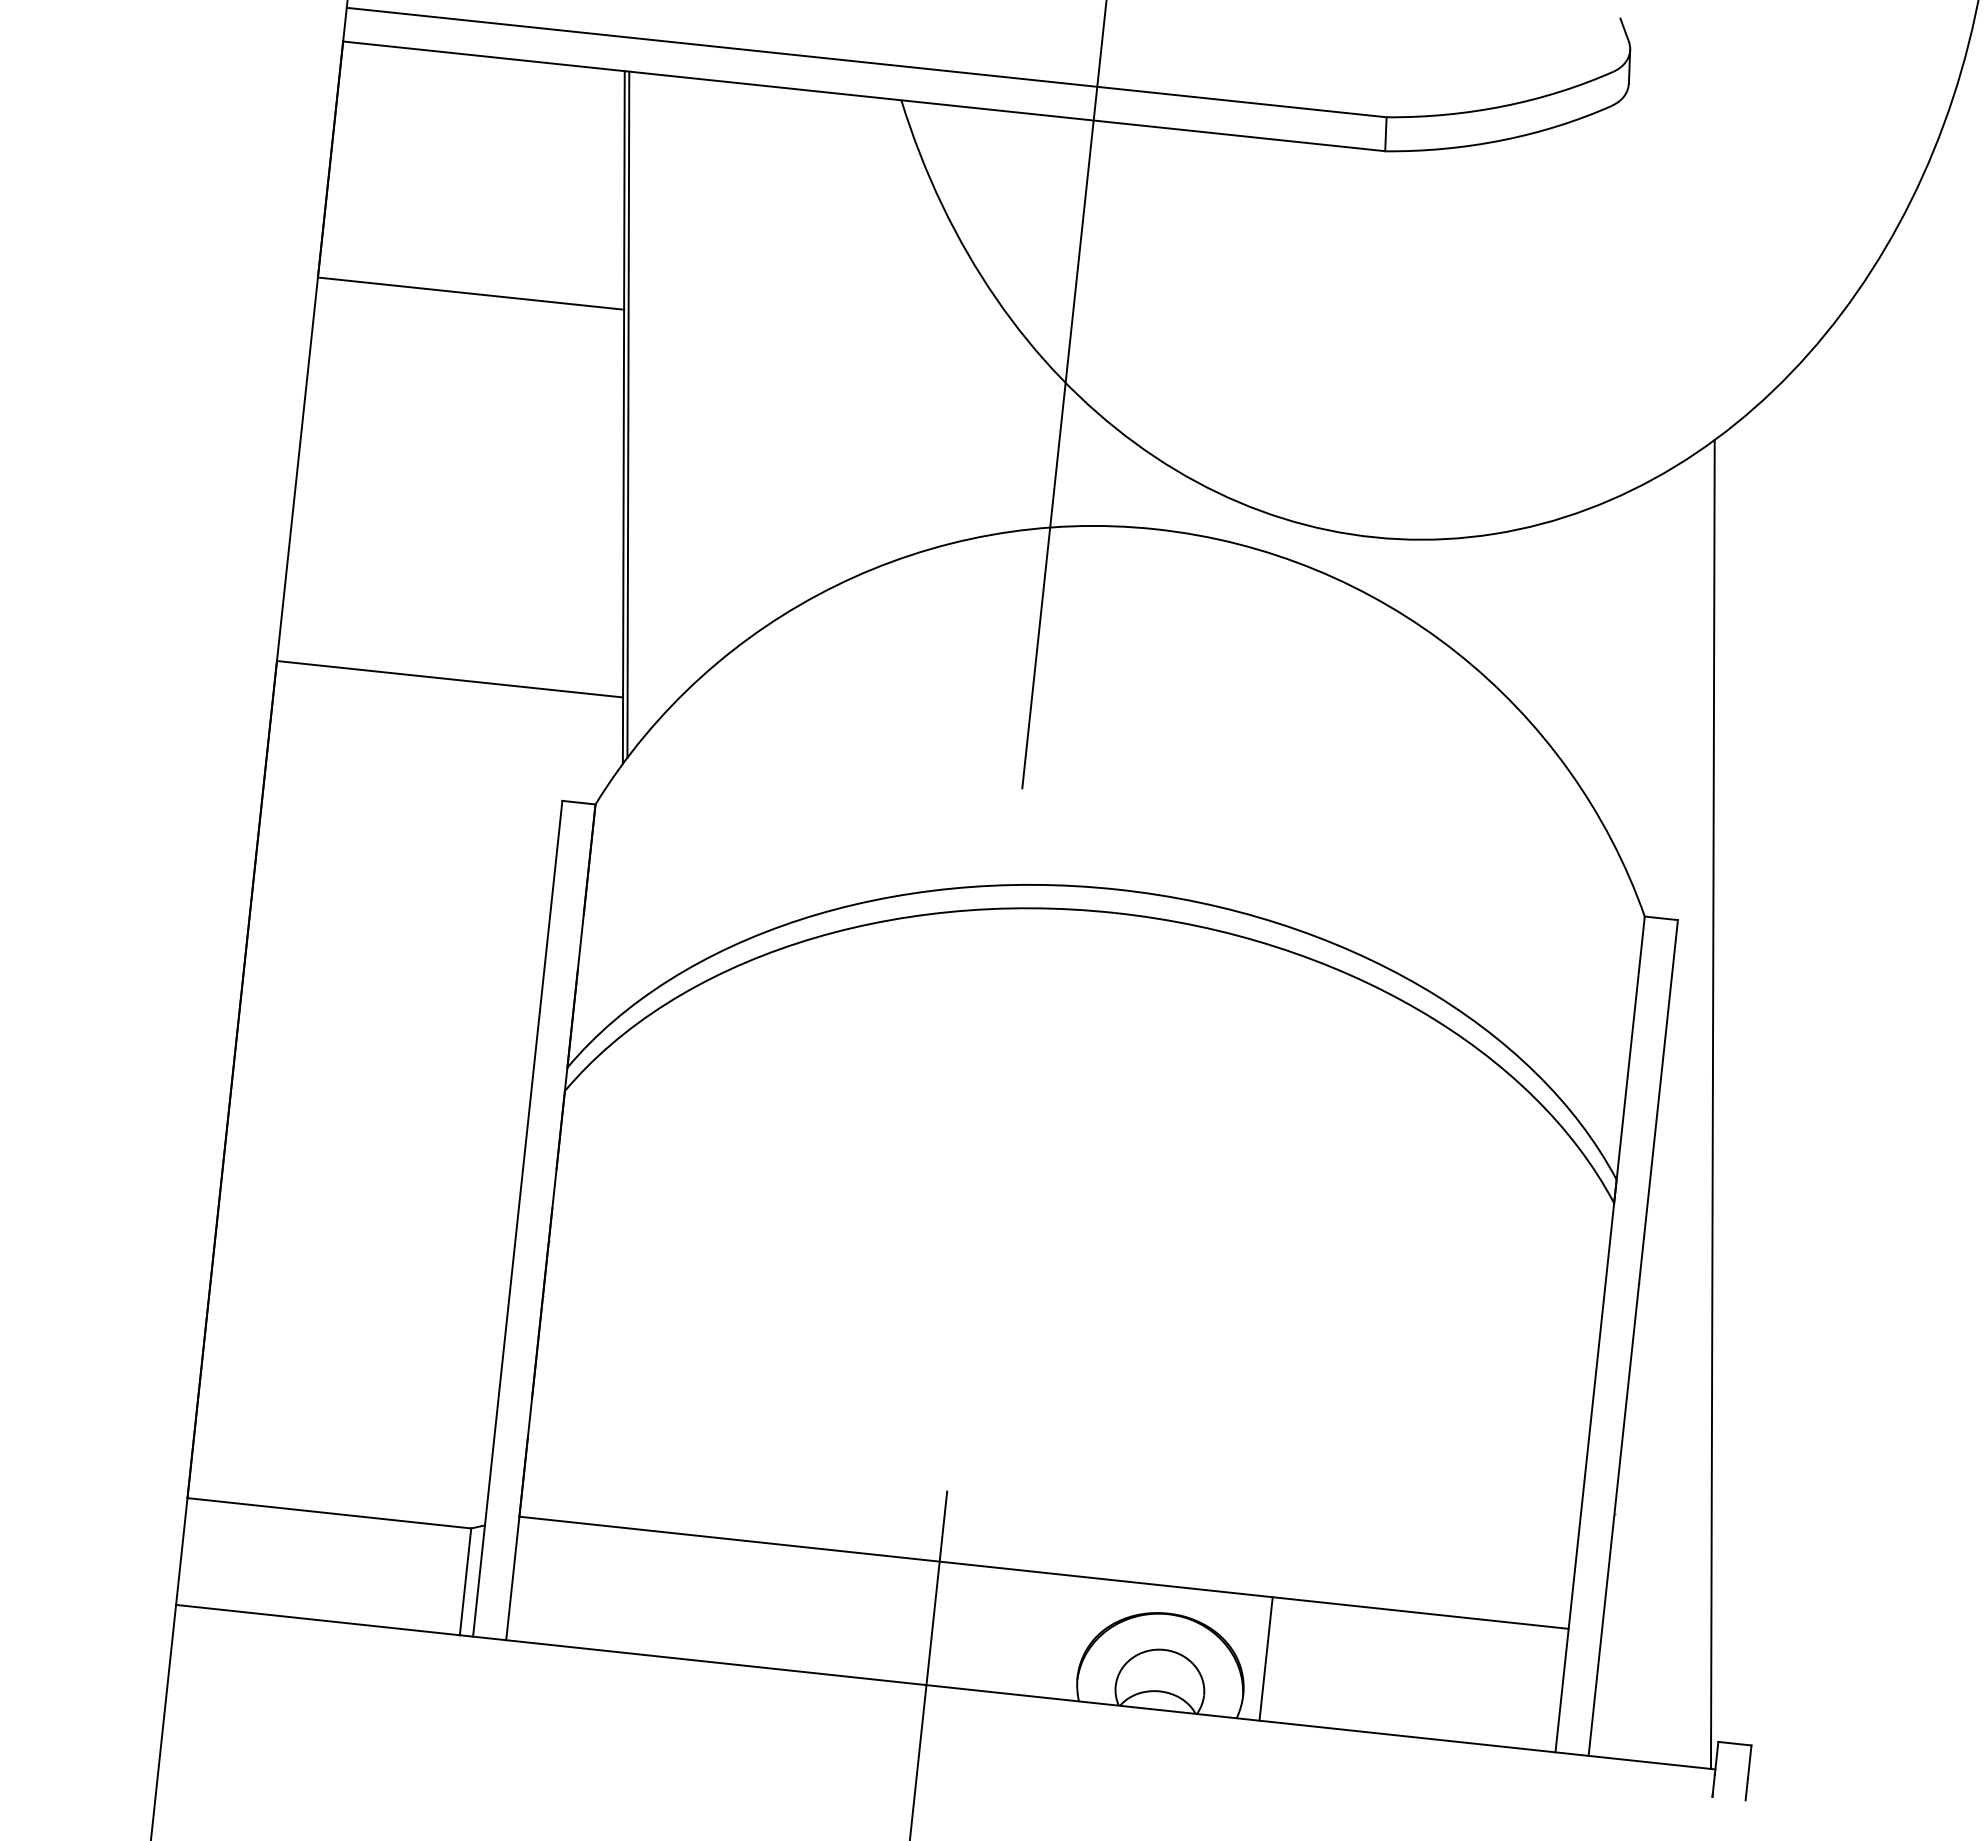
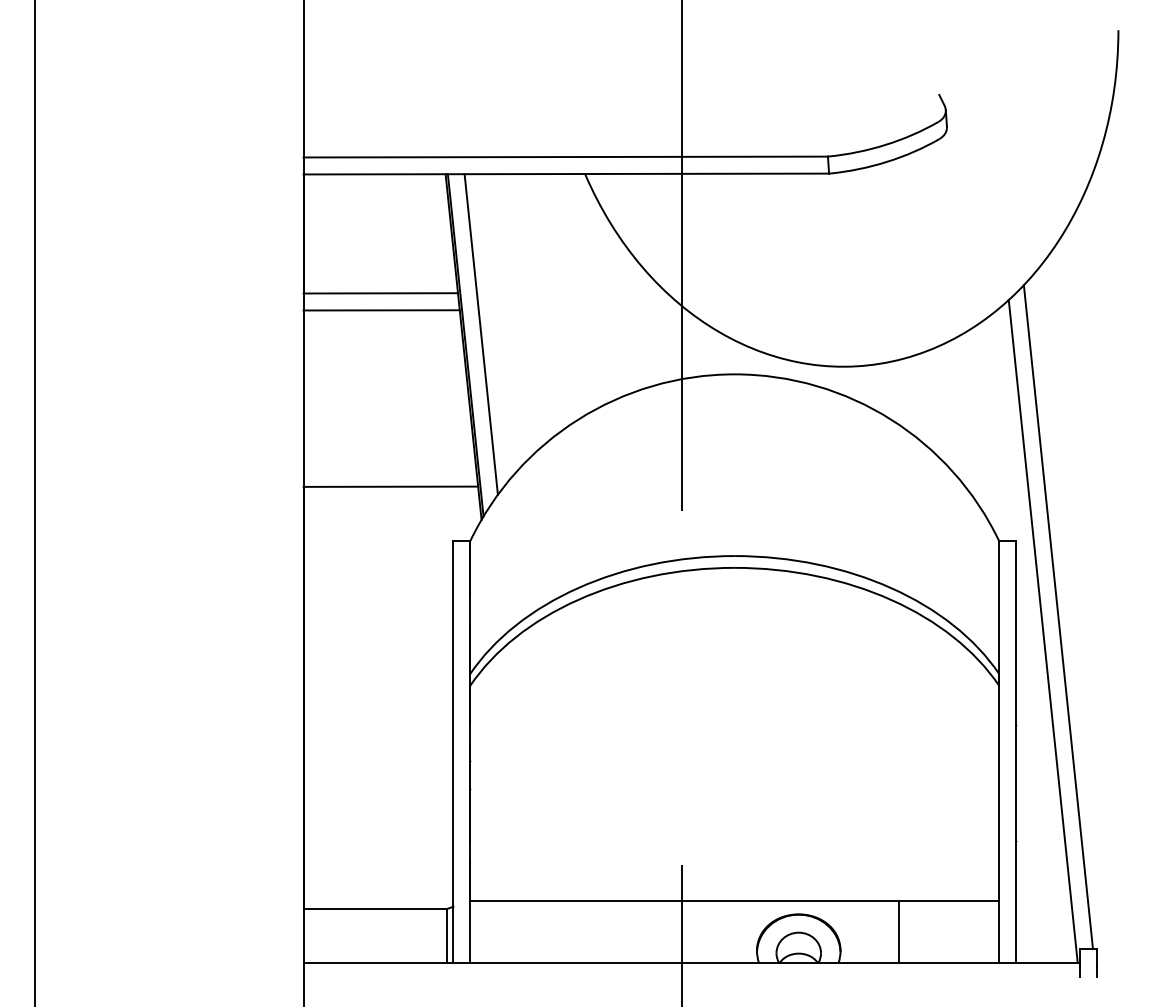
line: (468, 327) -> (381, 310), added
line: (659, 396) -> (480, 334), added
line: (1744, 1079) -> (1057, 617), added
line: (1267, 1658) -> (899, 931), moved

